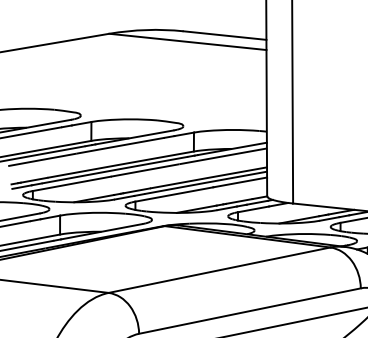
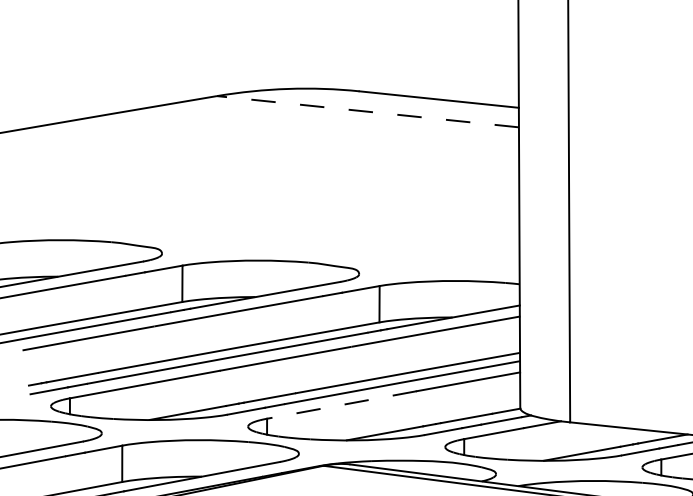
line: (187, 41) -> (367, 110), solid -> dashed
line: (174, 194) -> (342, 405), solid -> dashed

